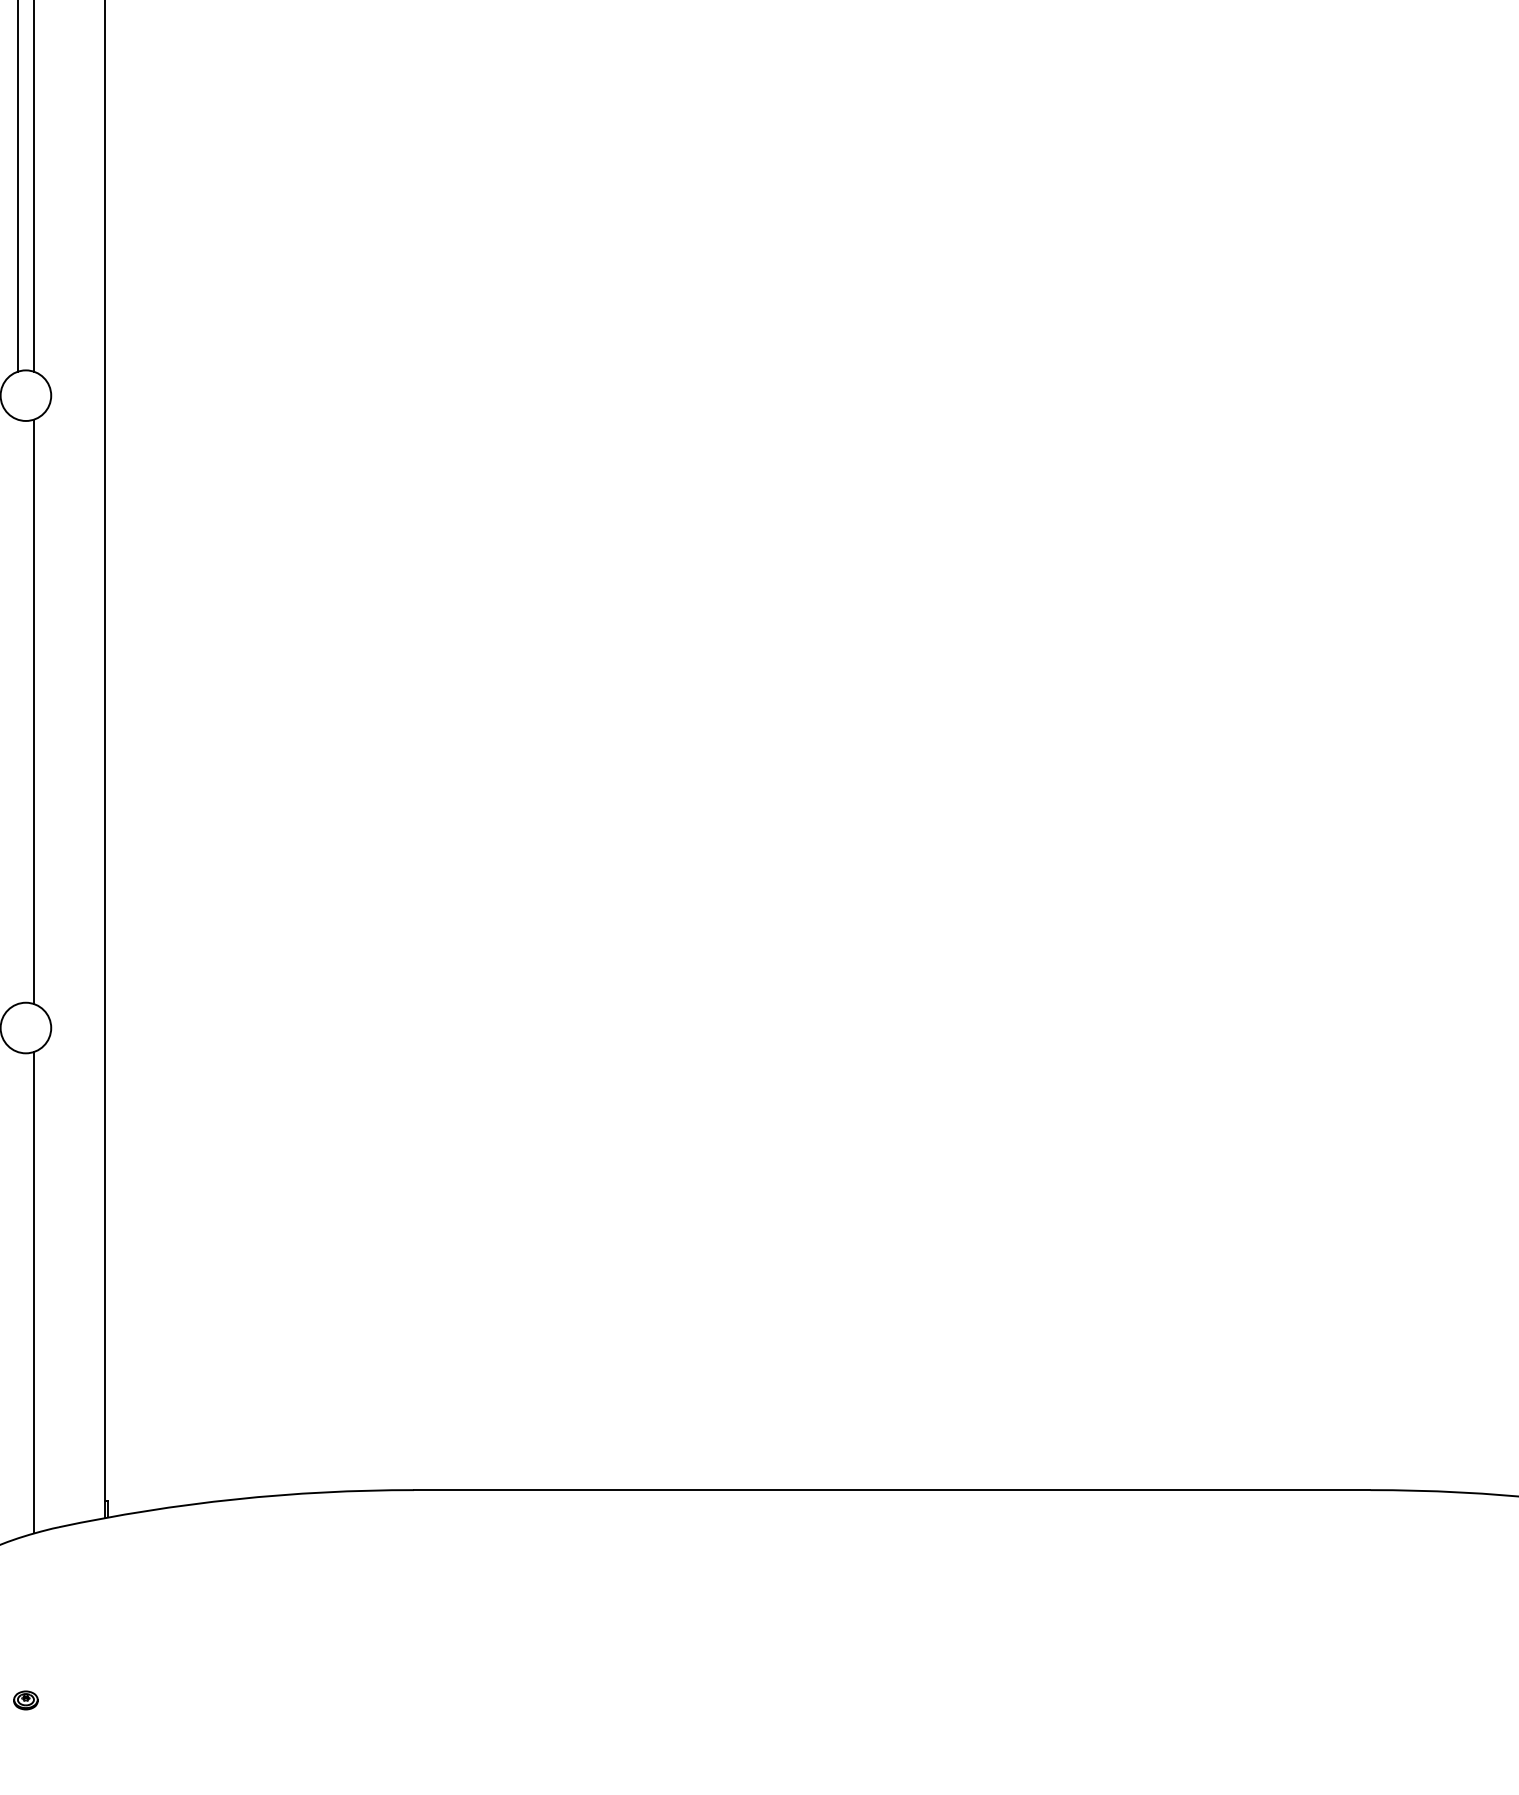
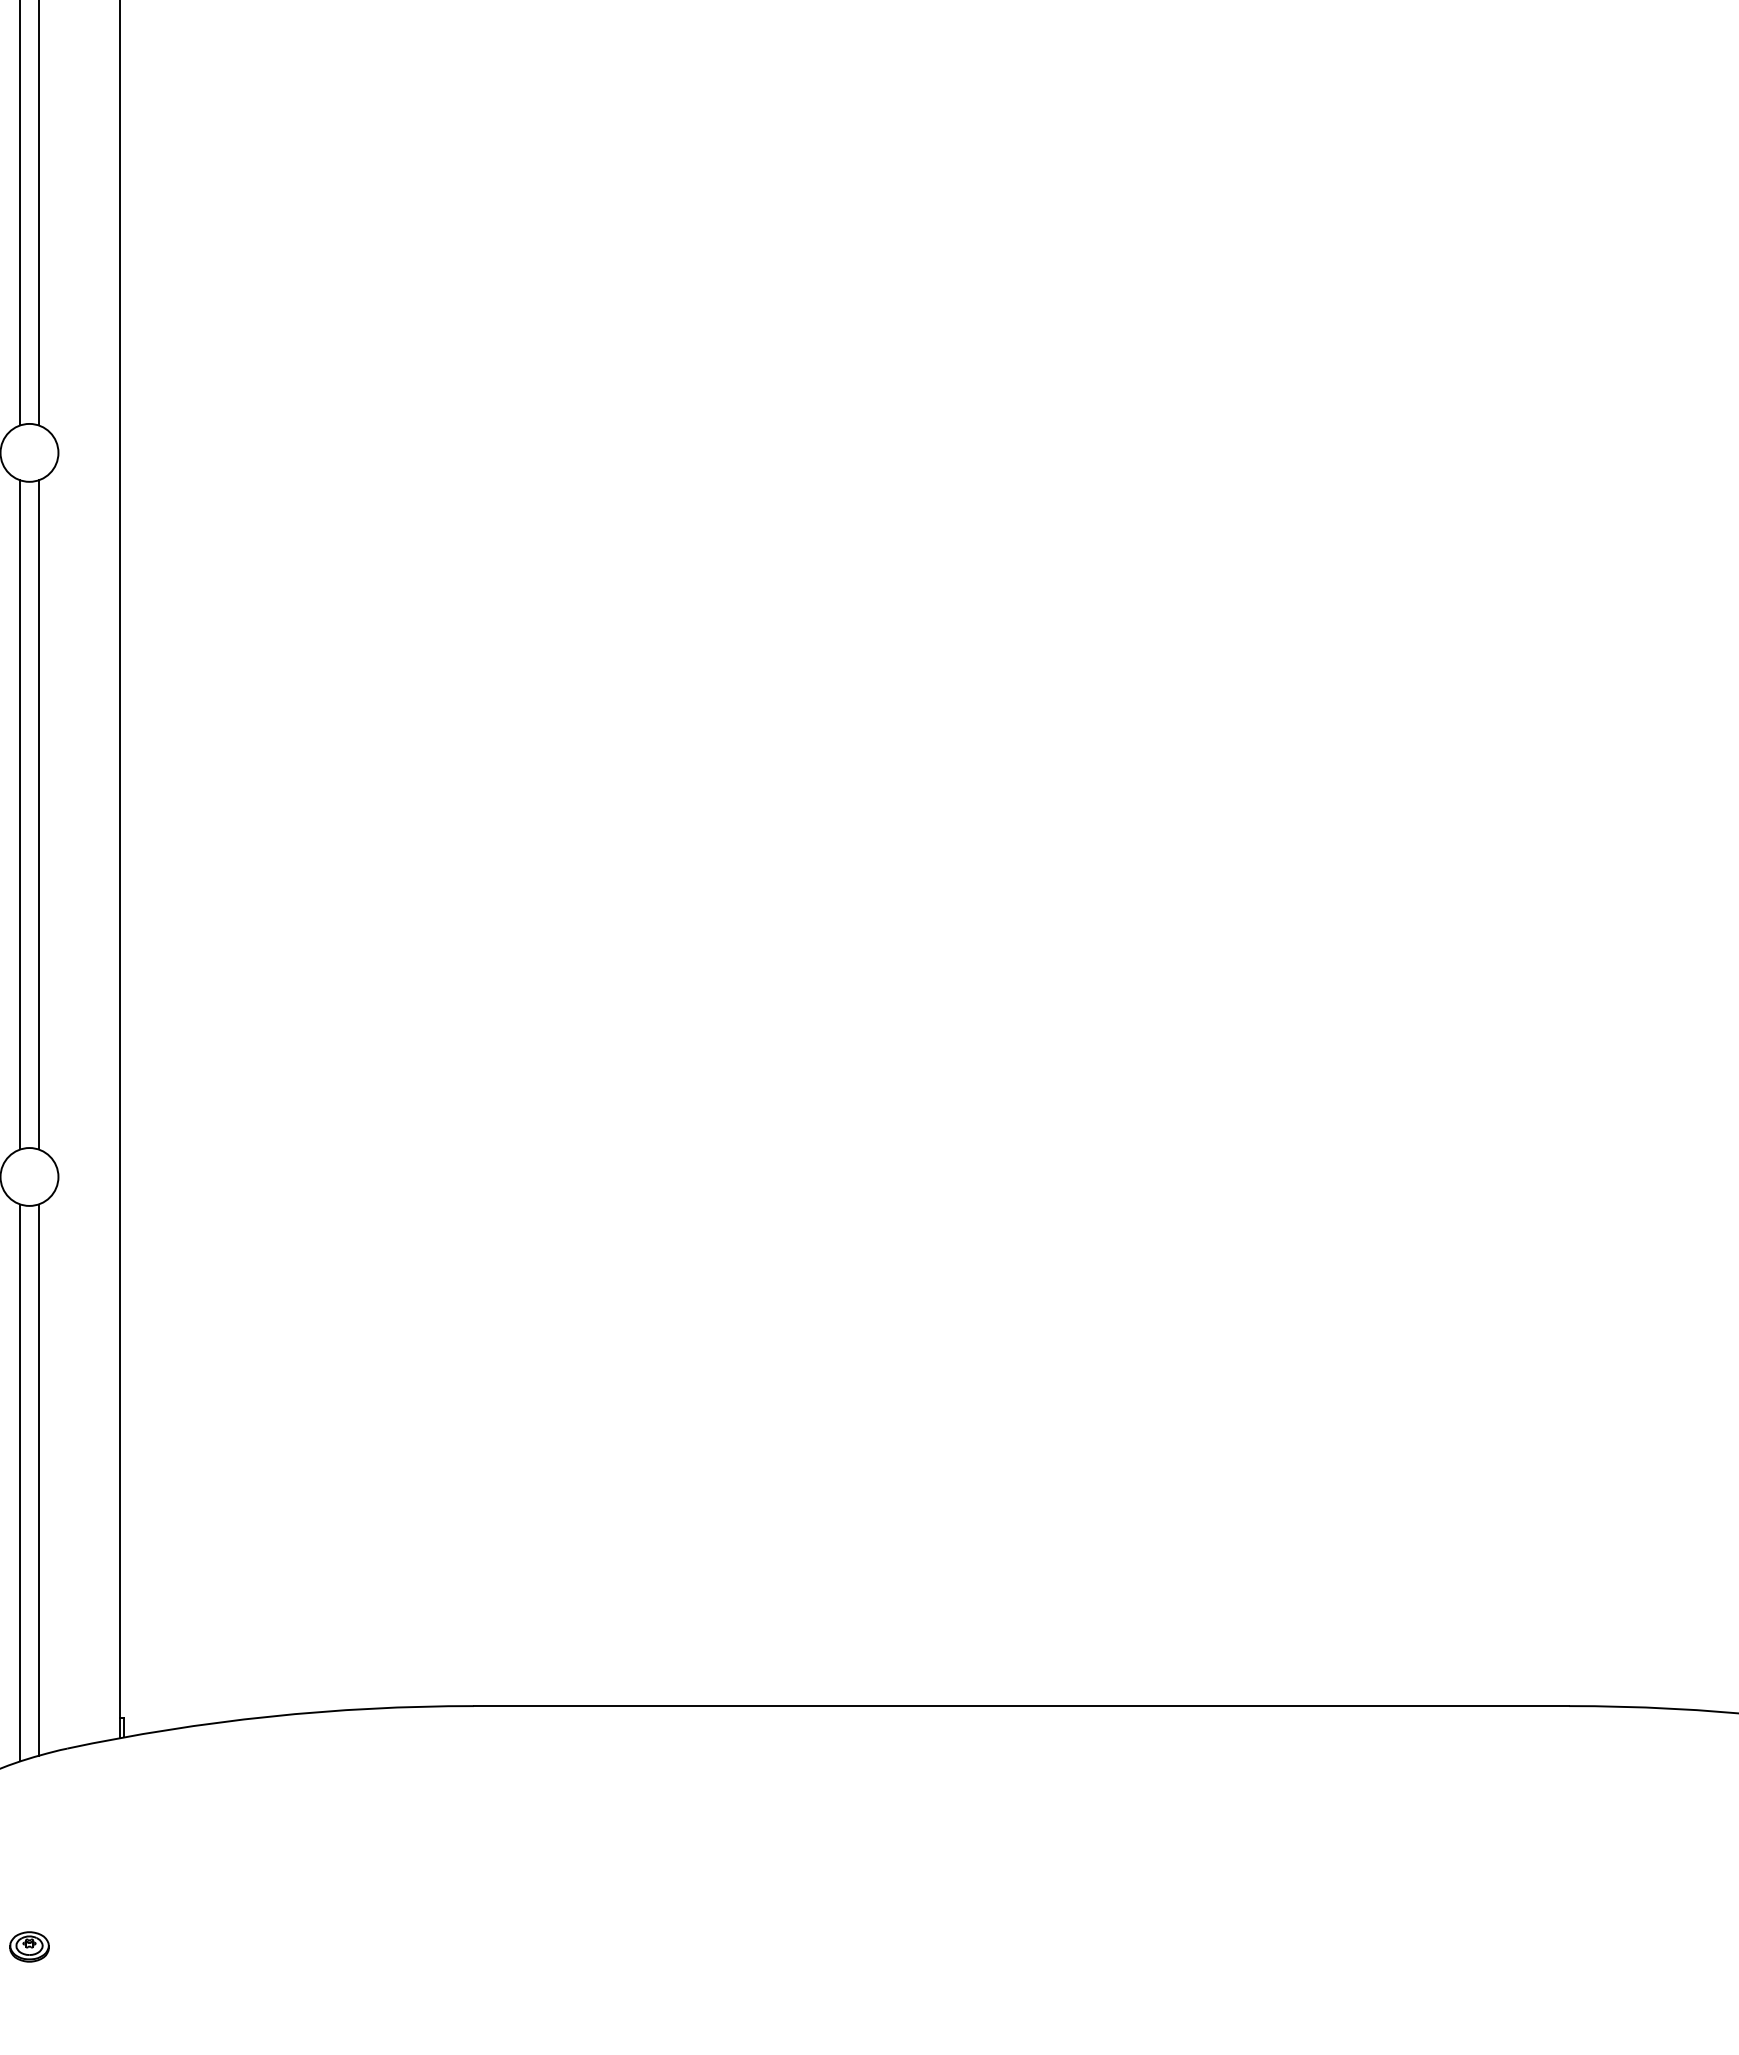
line: (18, 711) -> (20, 814), added
line: (18, 1294) -> (20, 1482), added
part: (25, 1700) -> (29, 1946), size x1.43

